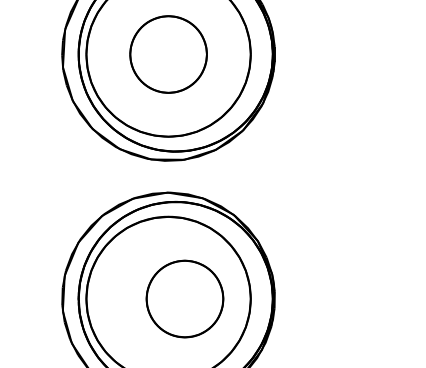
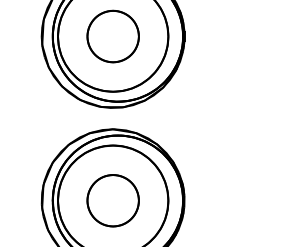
part: (183, 298) -> (112, 200), moved

